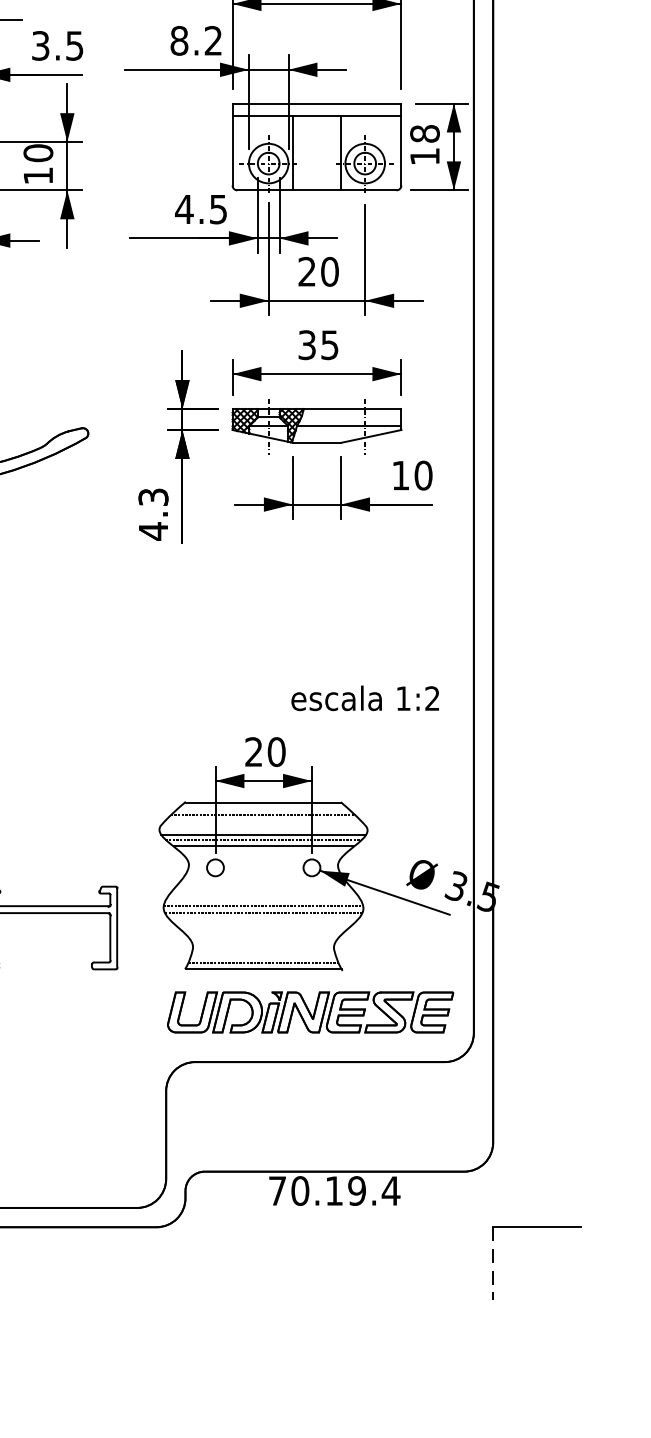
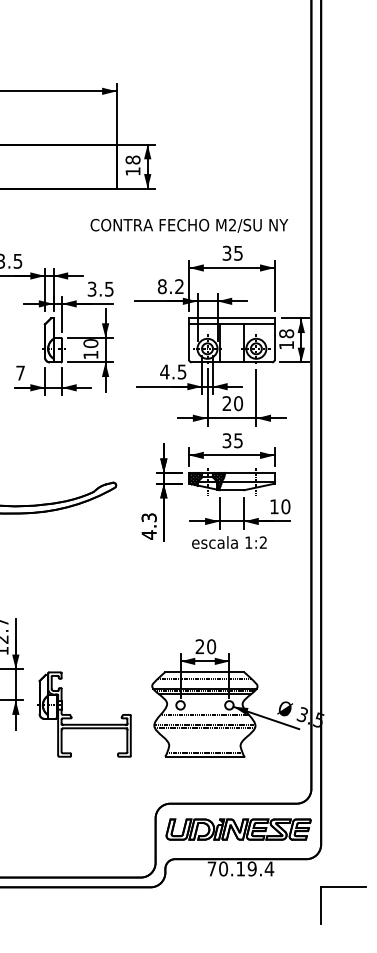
text: (365, 698) -> (229, 542), moved
line: (262, 887) -> (204, 715), added
part: (310, 1012) -> (238, 829), moved
line: (493, 1263) -> (321, 905), dashed -> solid

